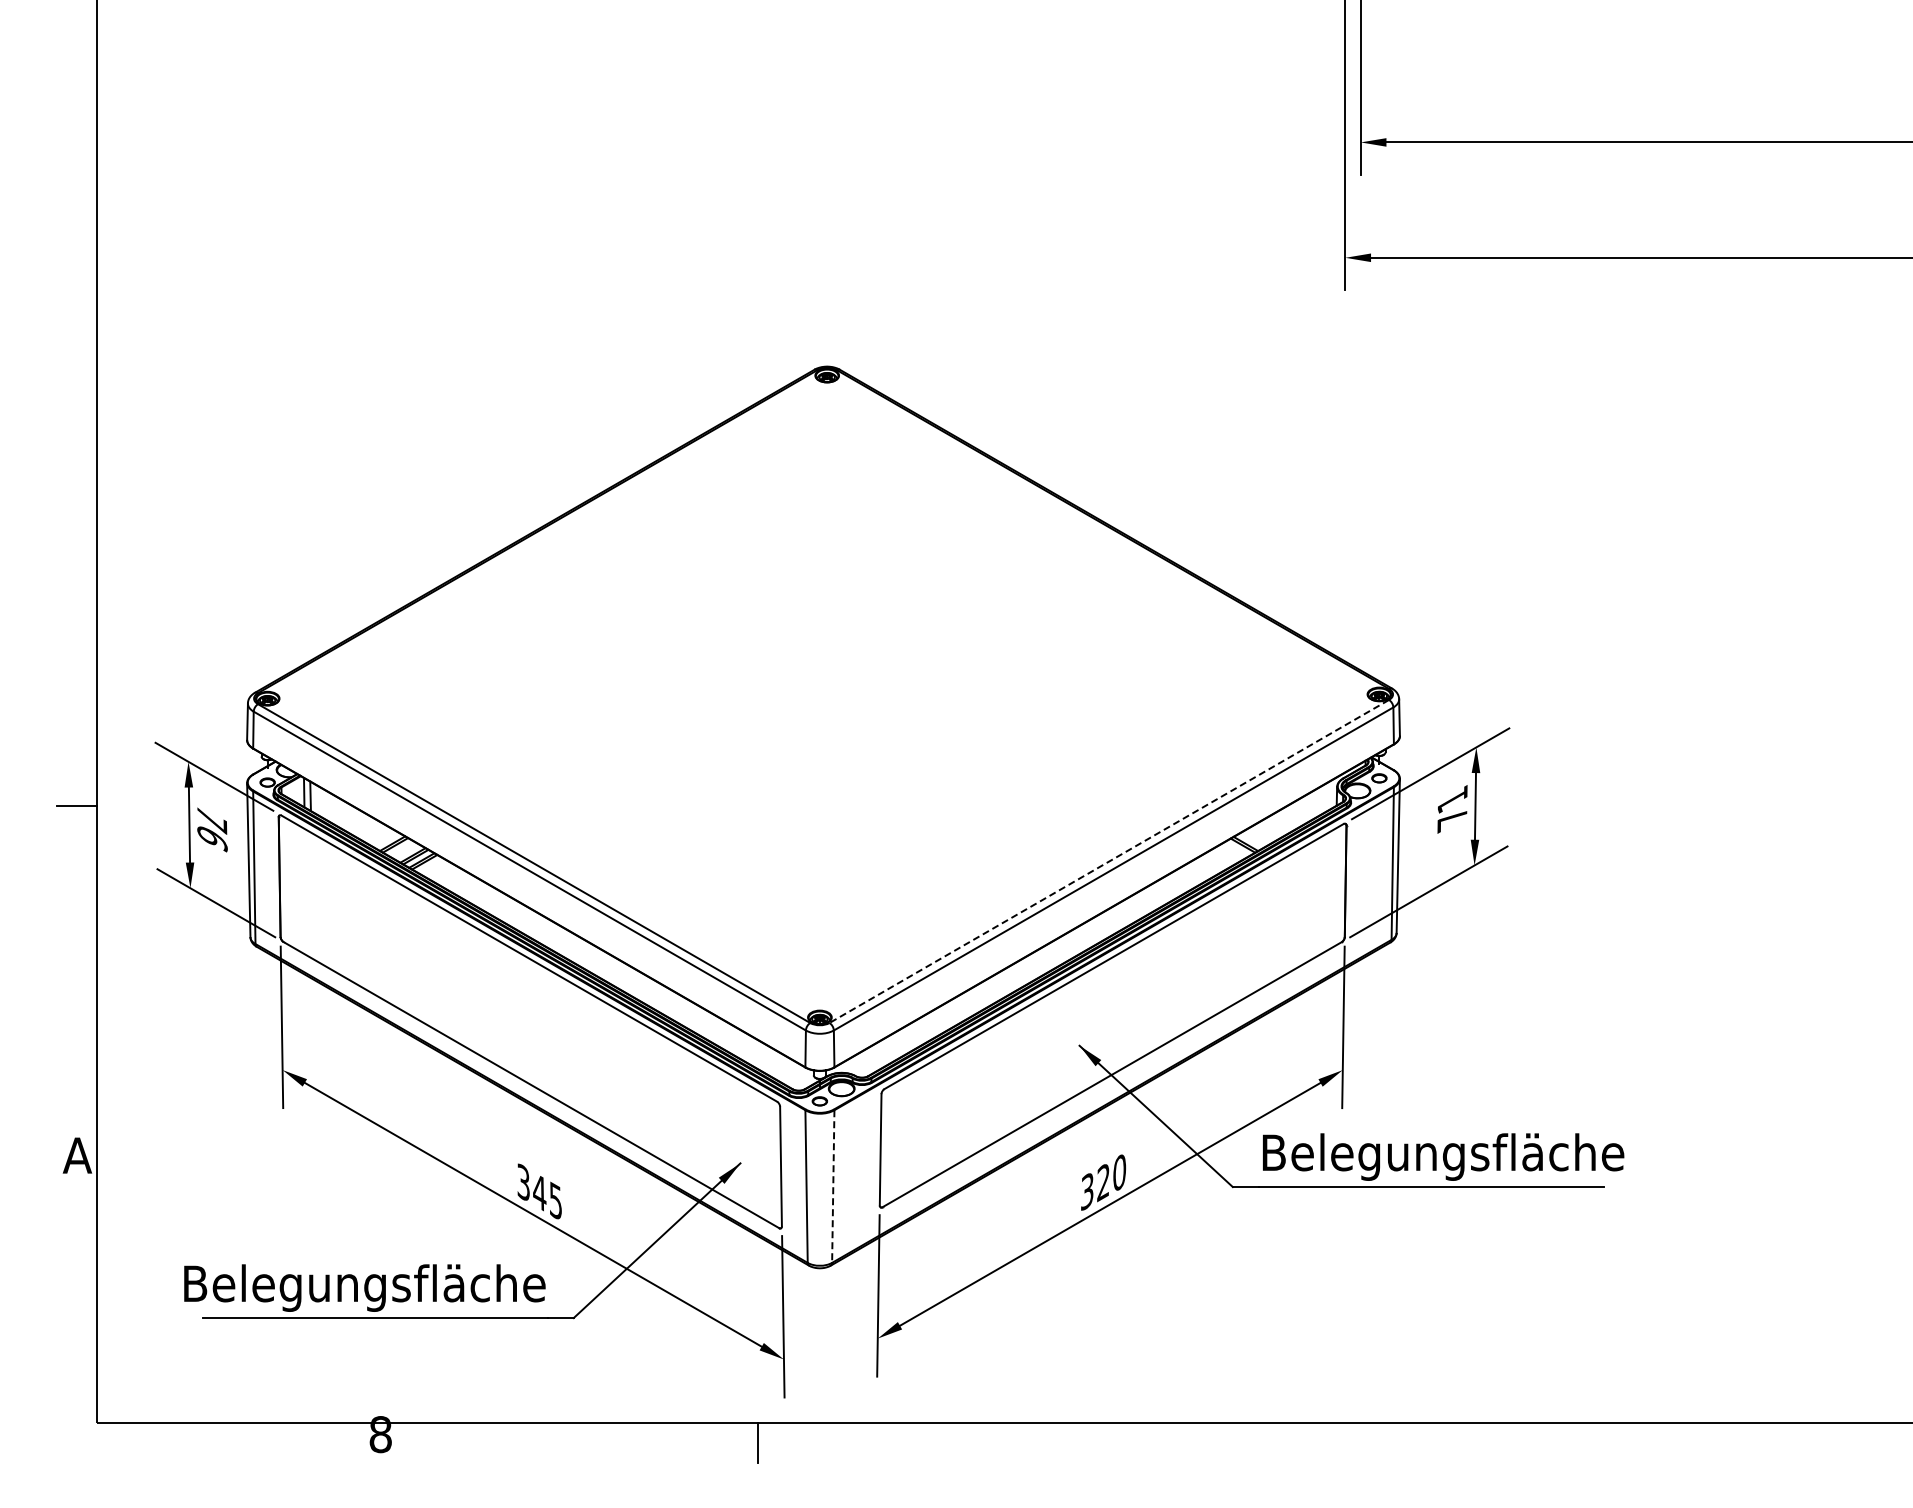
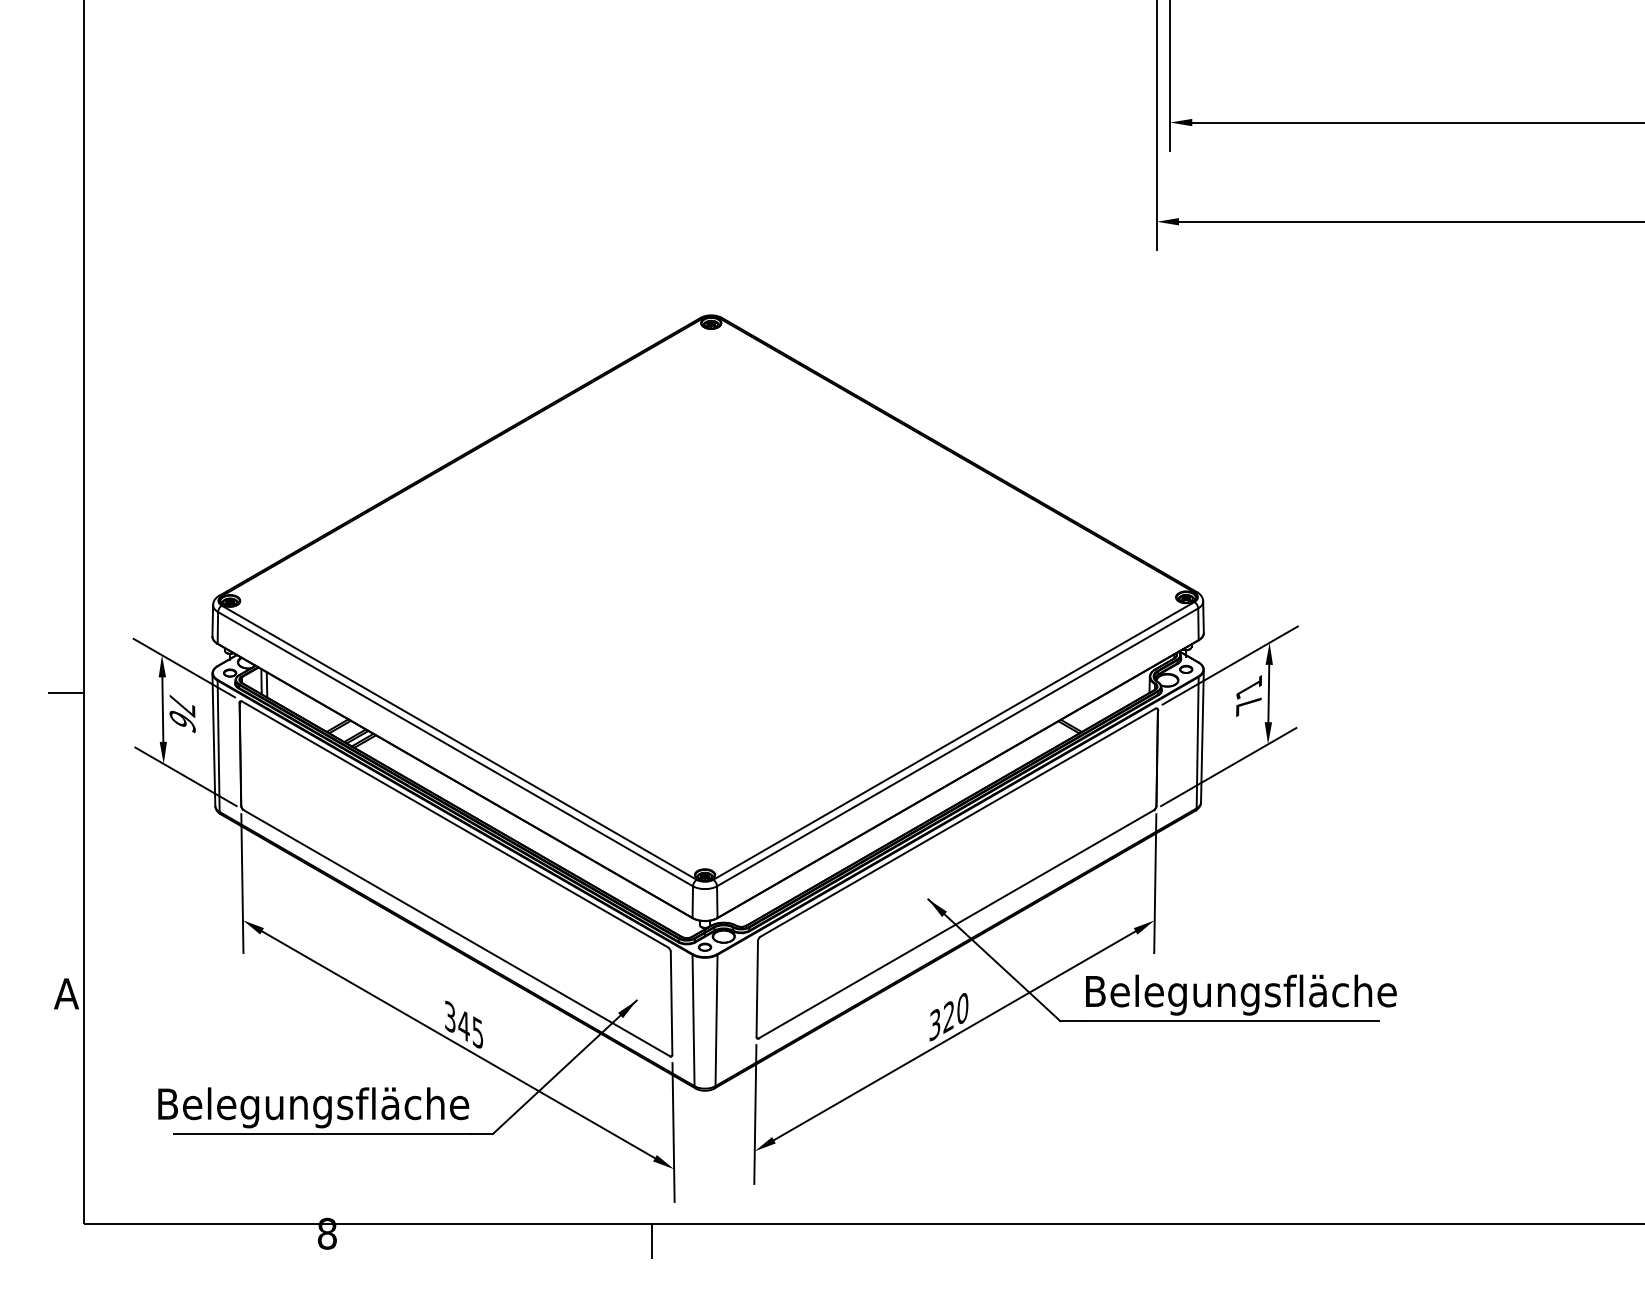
line: (1108, 861) -> (953, 740), dashed -> solid
line: (833, 1187) -> (716, 1021), dashed -> solid

